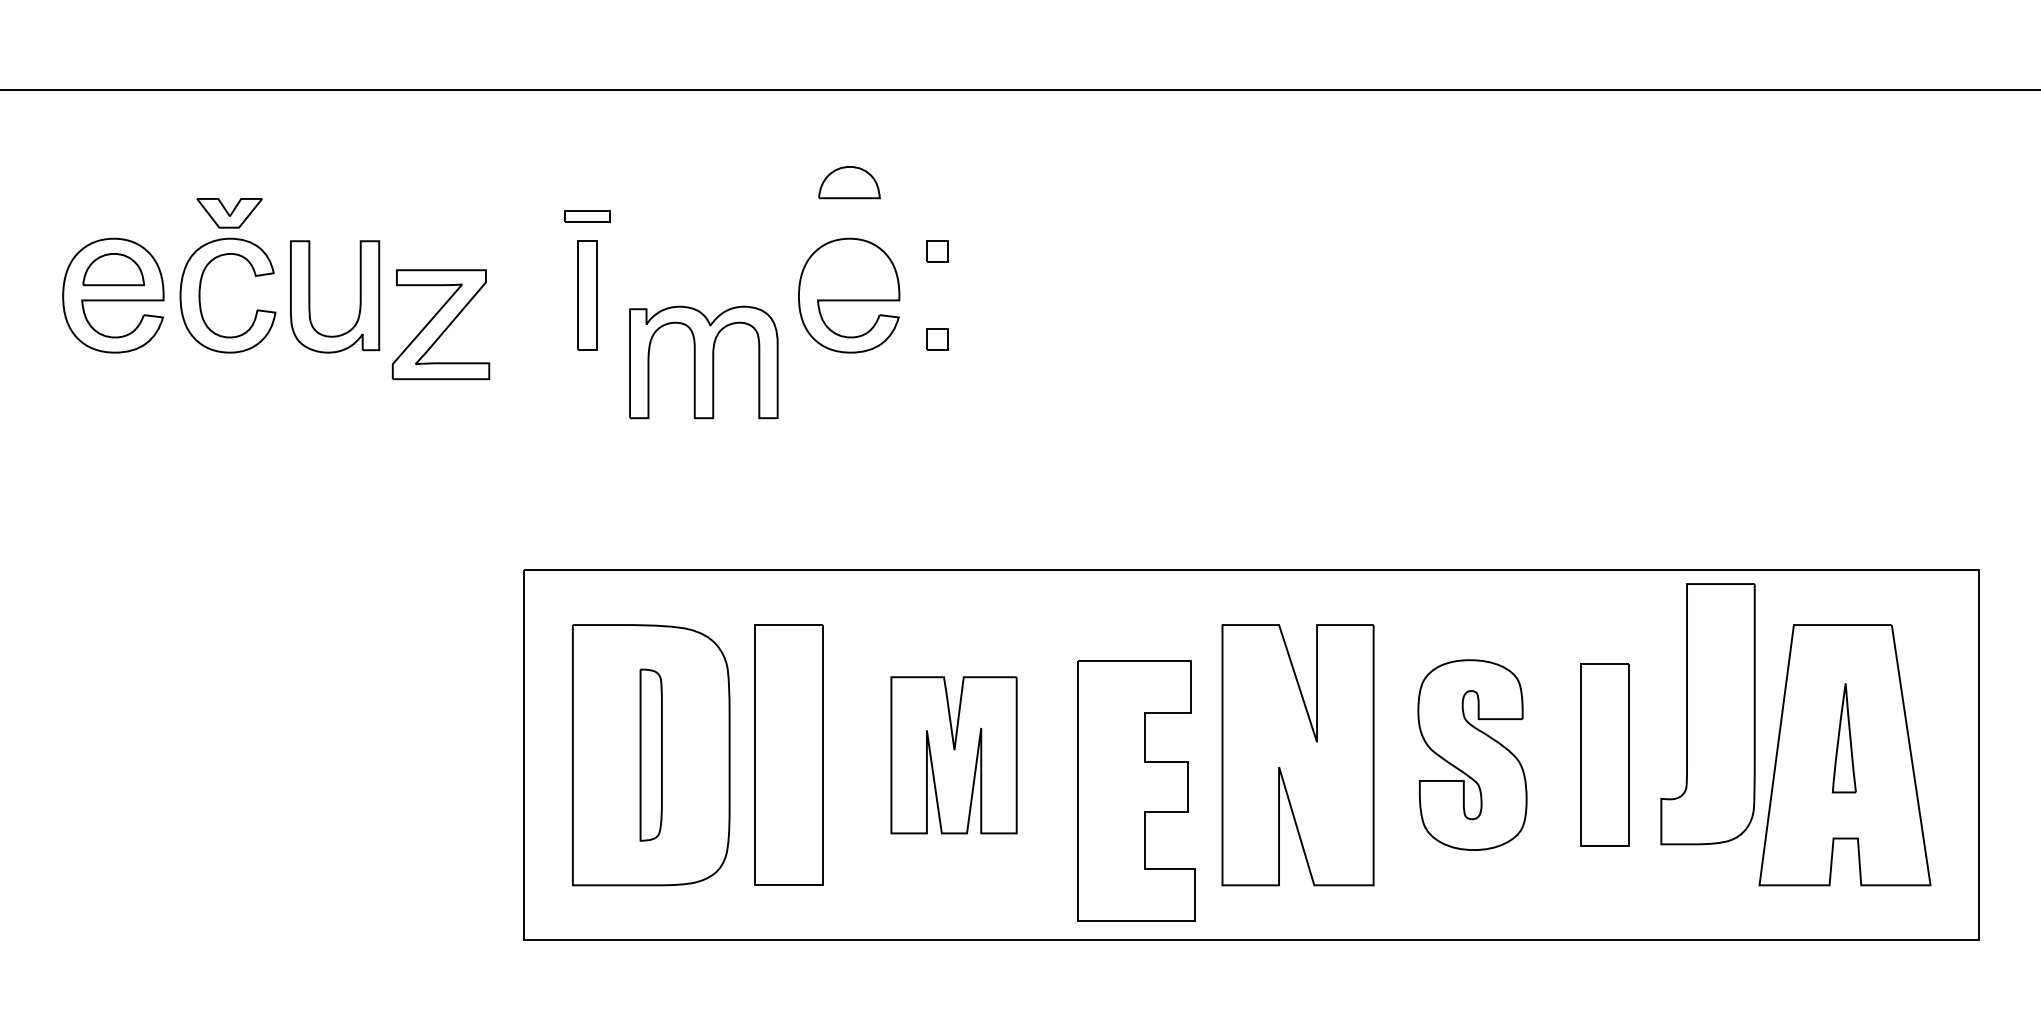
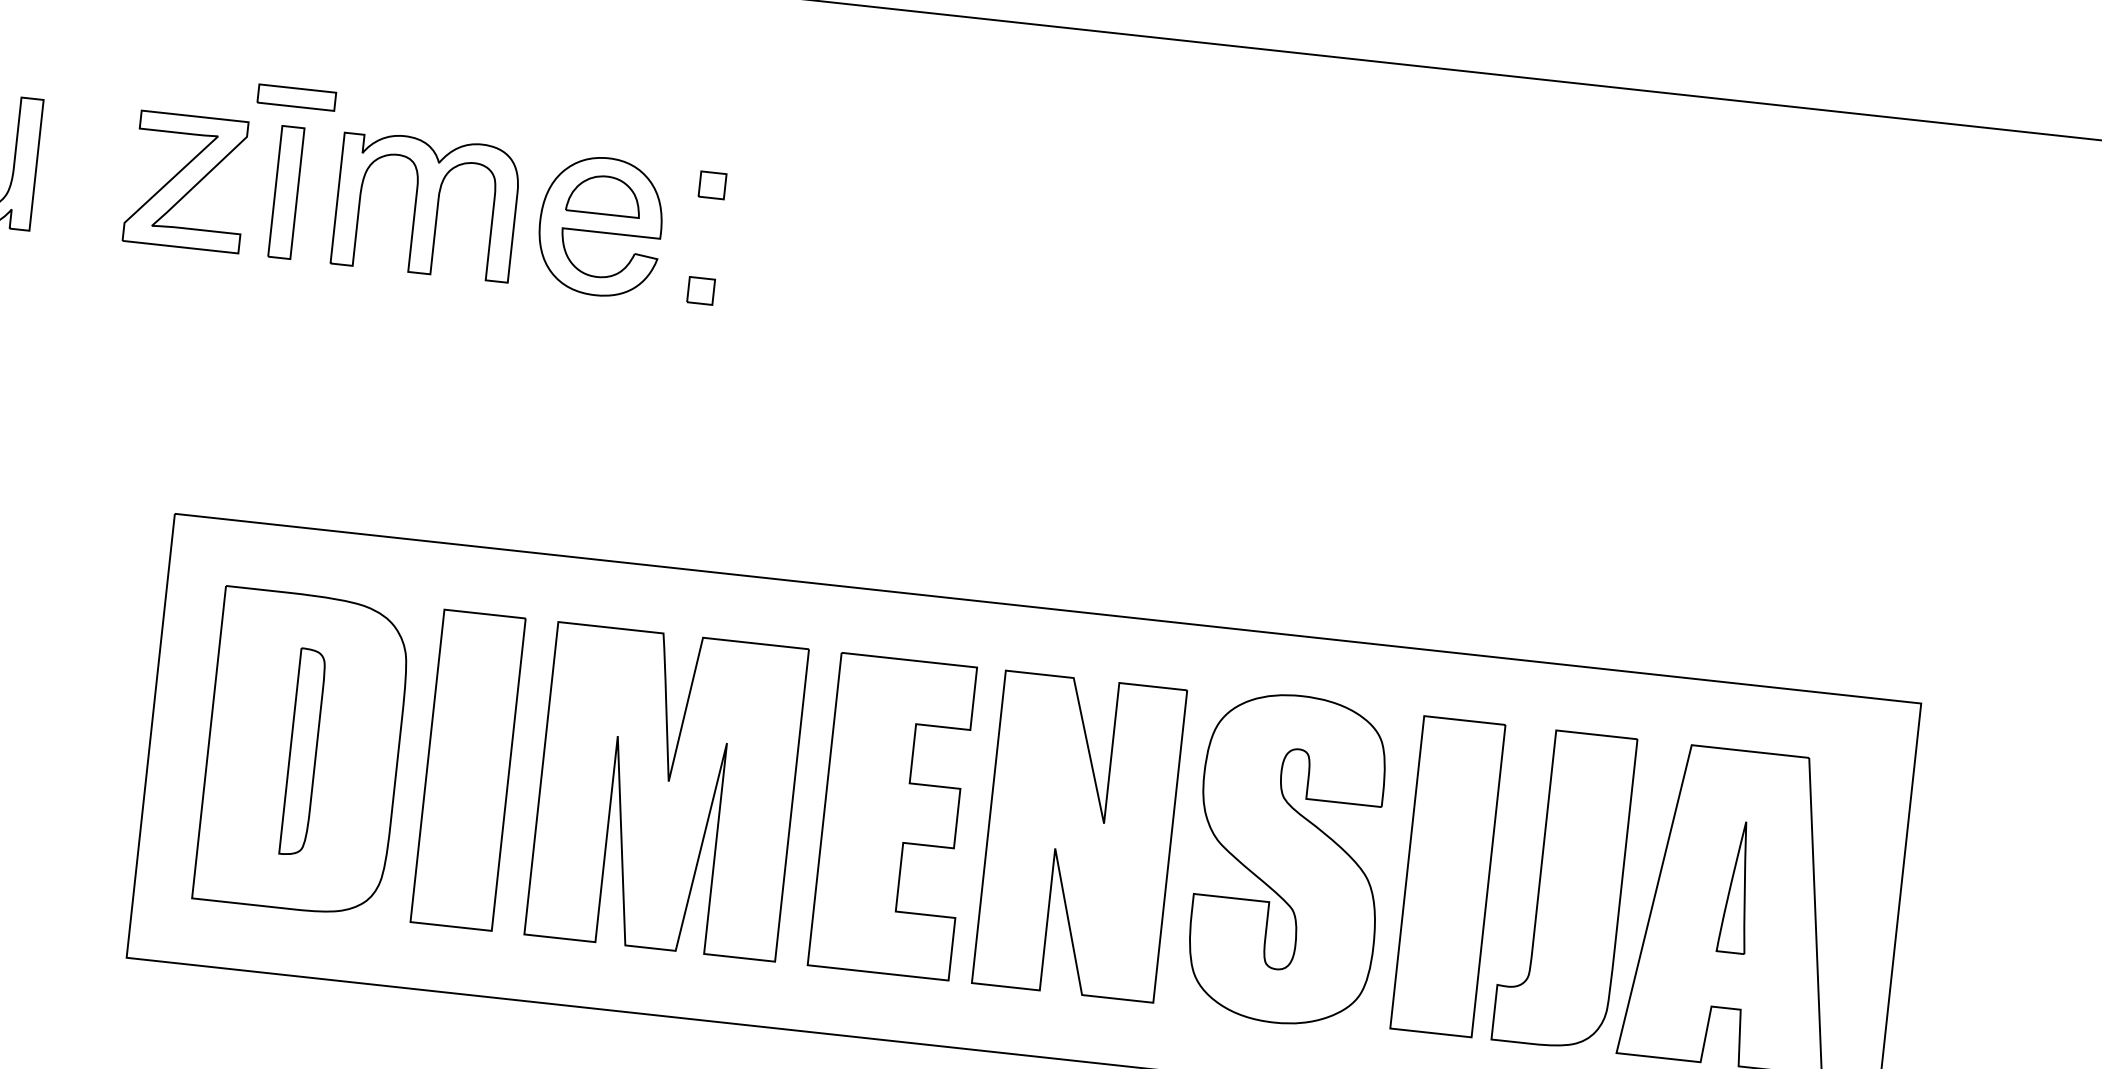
part: (849, 182) -> (604, 195), moved
part: (586, 216) -> (295, 97), size x1.43
part: (440, 324) -> (186, 181), moved
part: (703, 362) -> (425, 206), moved
part: (1707, 714) -> (1563, 889), moved
part: (1472, 754) -> (1289, 858), size x1.43
part: (1604, 754) -> (1447, 875), size x1.43
part: (953, 755) -> (665, 792), size x1.67
part: (1136, 790) -> (895, 815), moved

